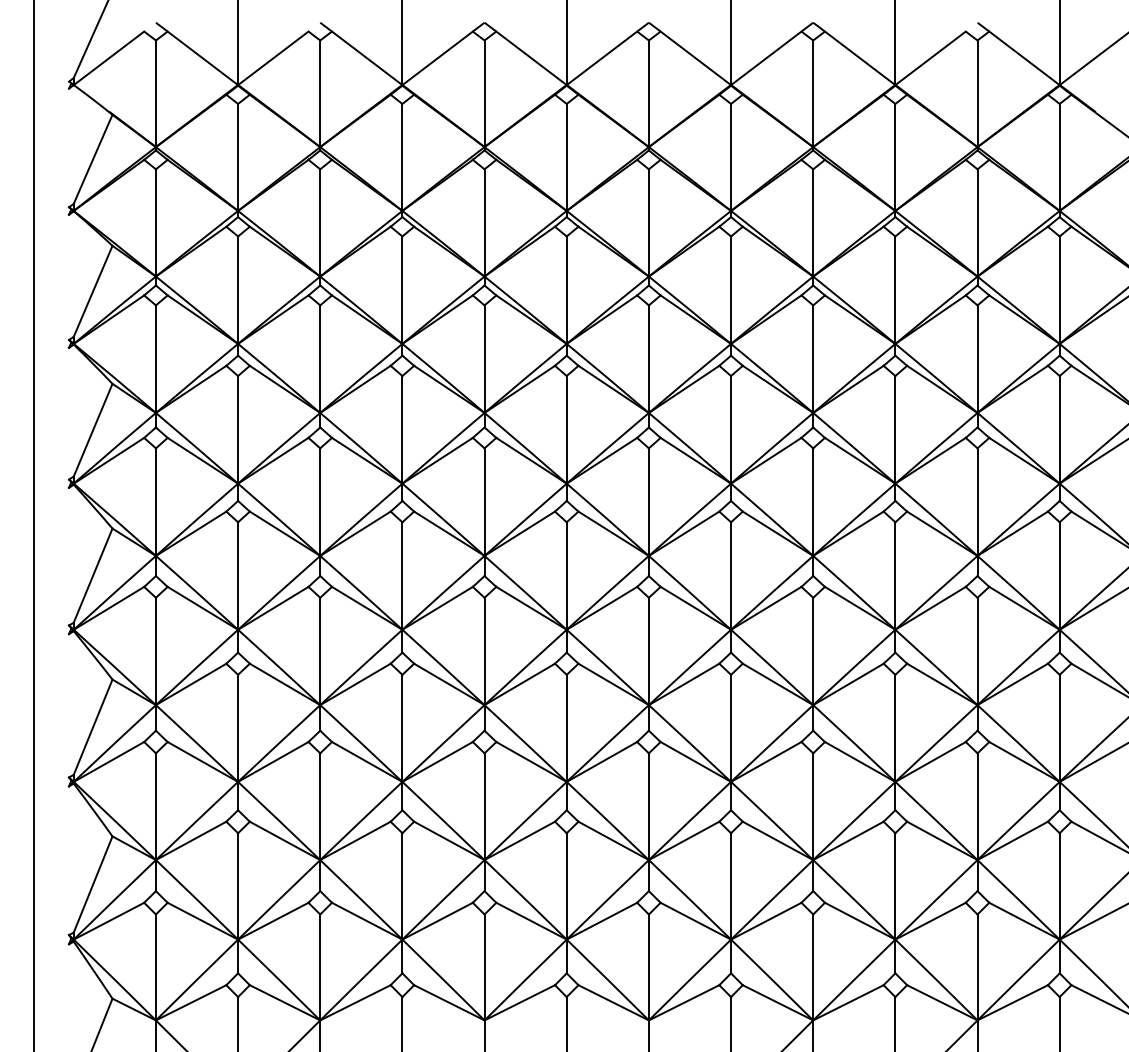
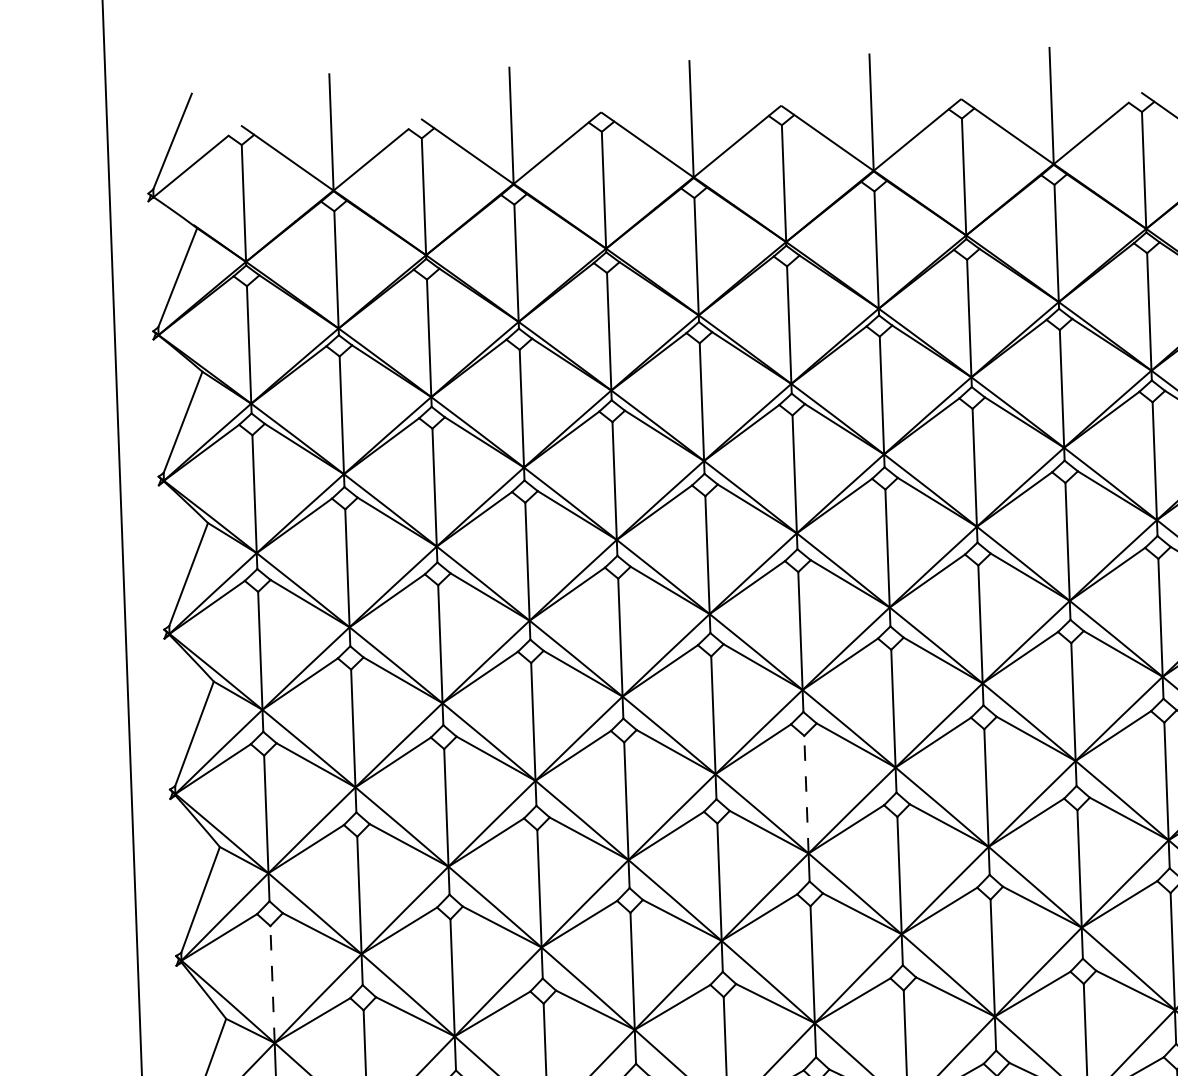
line: (648, 651) -> (806, 794), solid -> dashed
line: (155, 806) -> (272, 984), solid -> dashed

